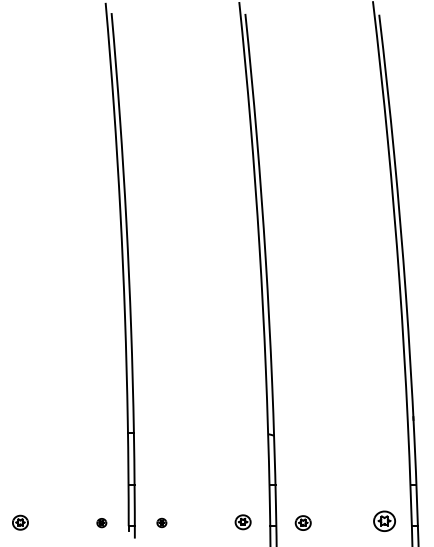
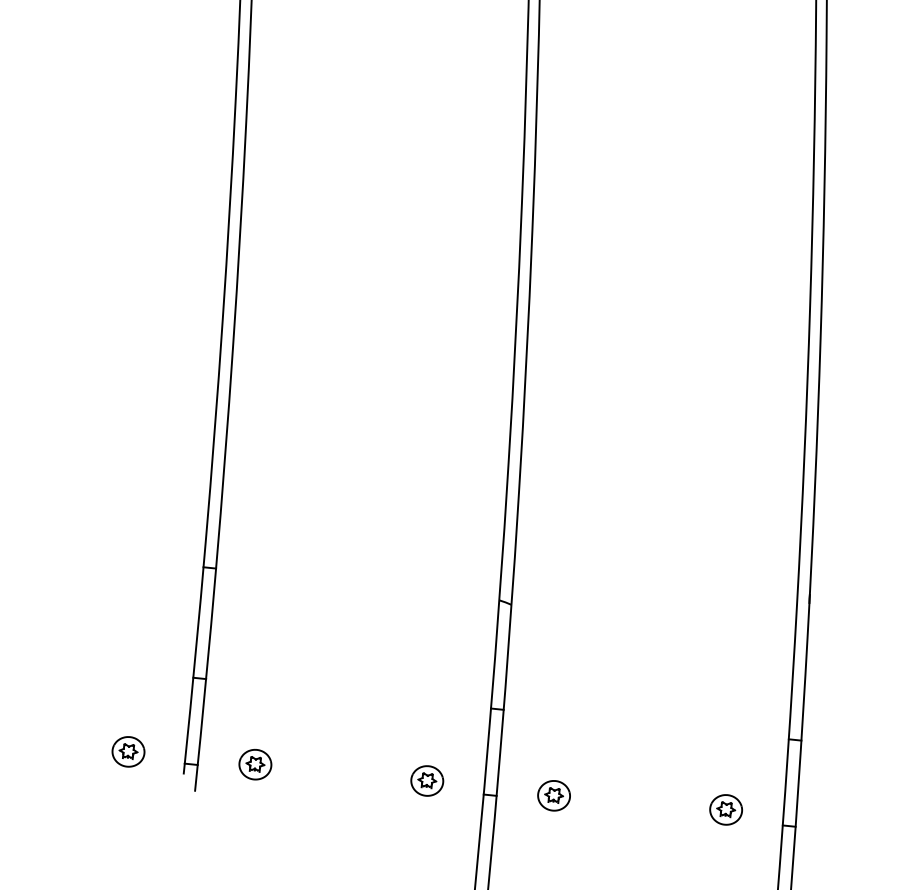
part: (384, 521) -> (726, 810), size x0.71
part: (101, 522) -> (128, 750), size x1.67
part: (161, 522) -> (254, 763), size x1.67

